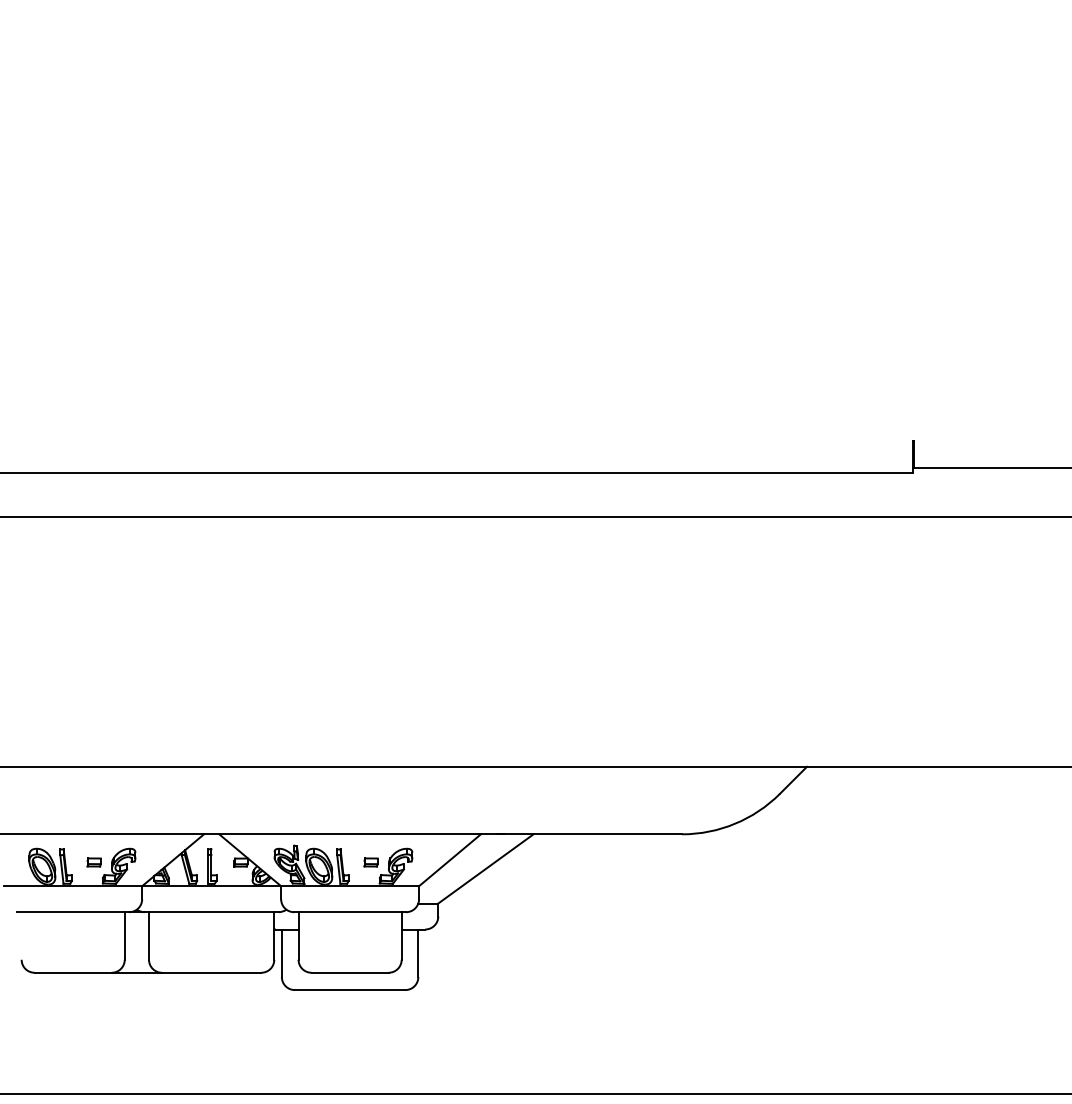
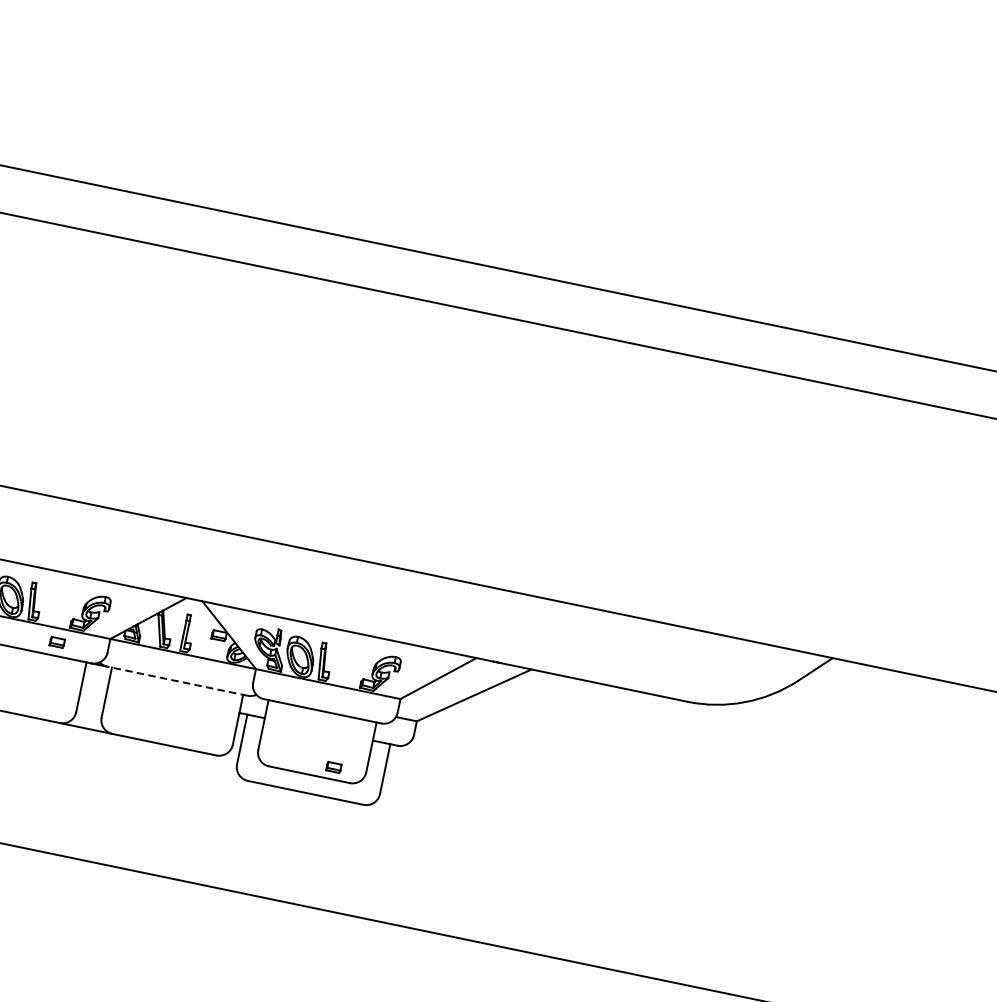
part: (93, 862) -> (56, 642), moved
part: (370, 862) -> (333, 767), moved
line: (211, 912) -> (177, 681), solid -> dashed

